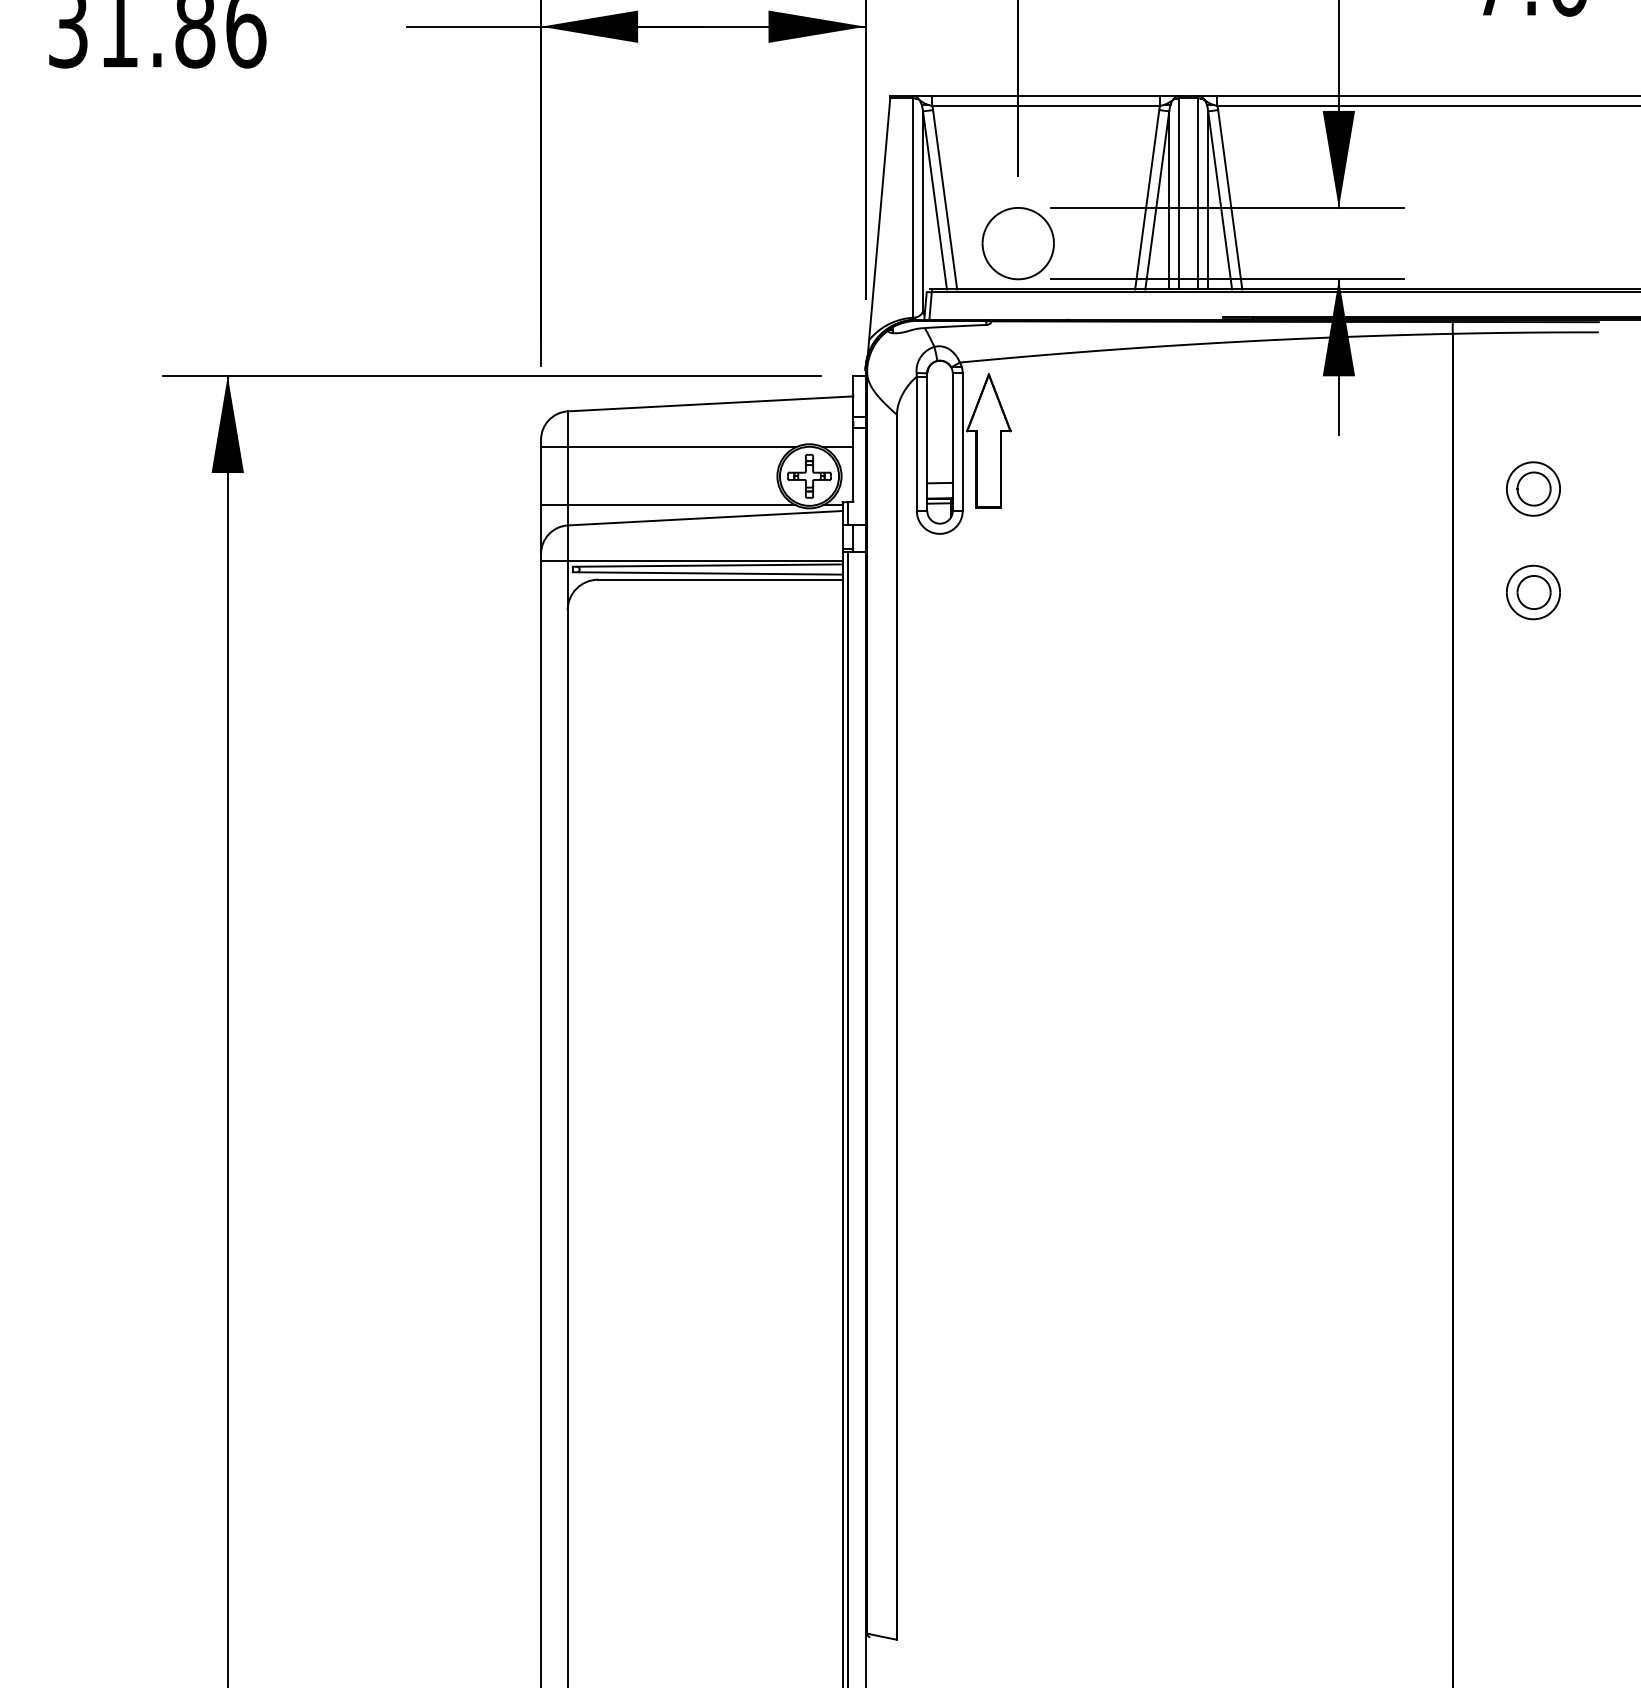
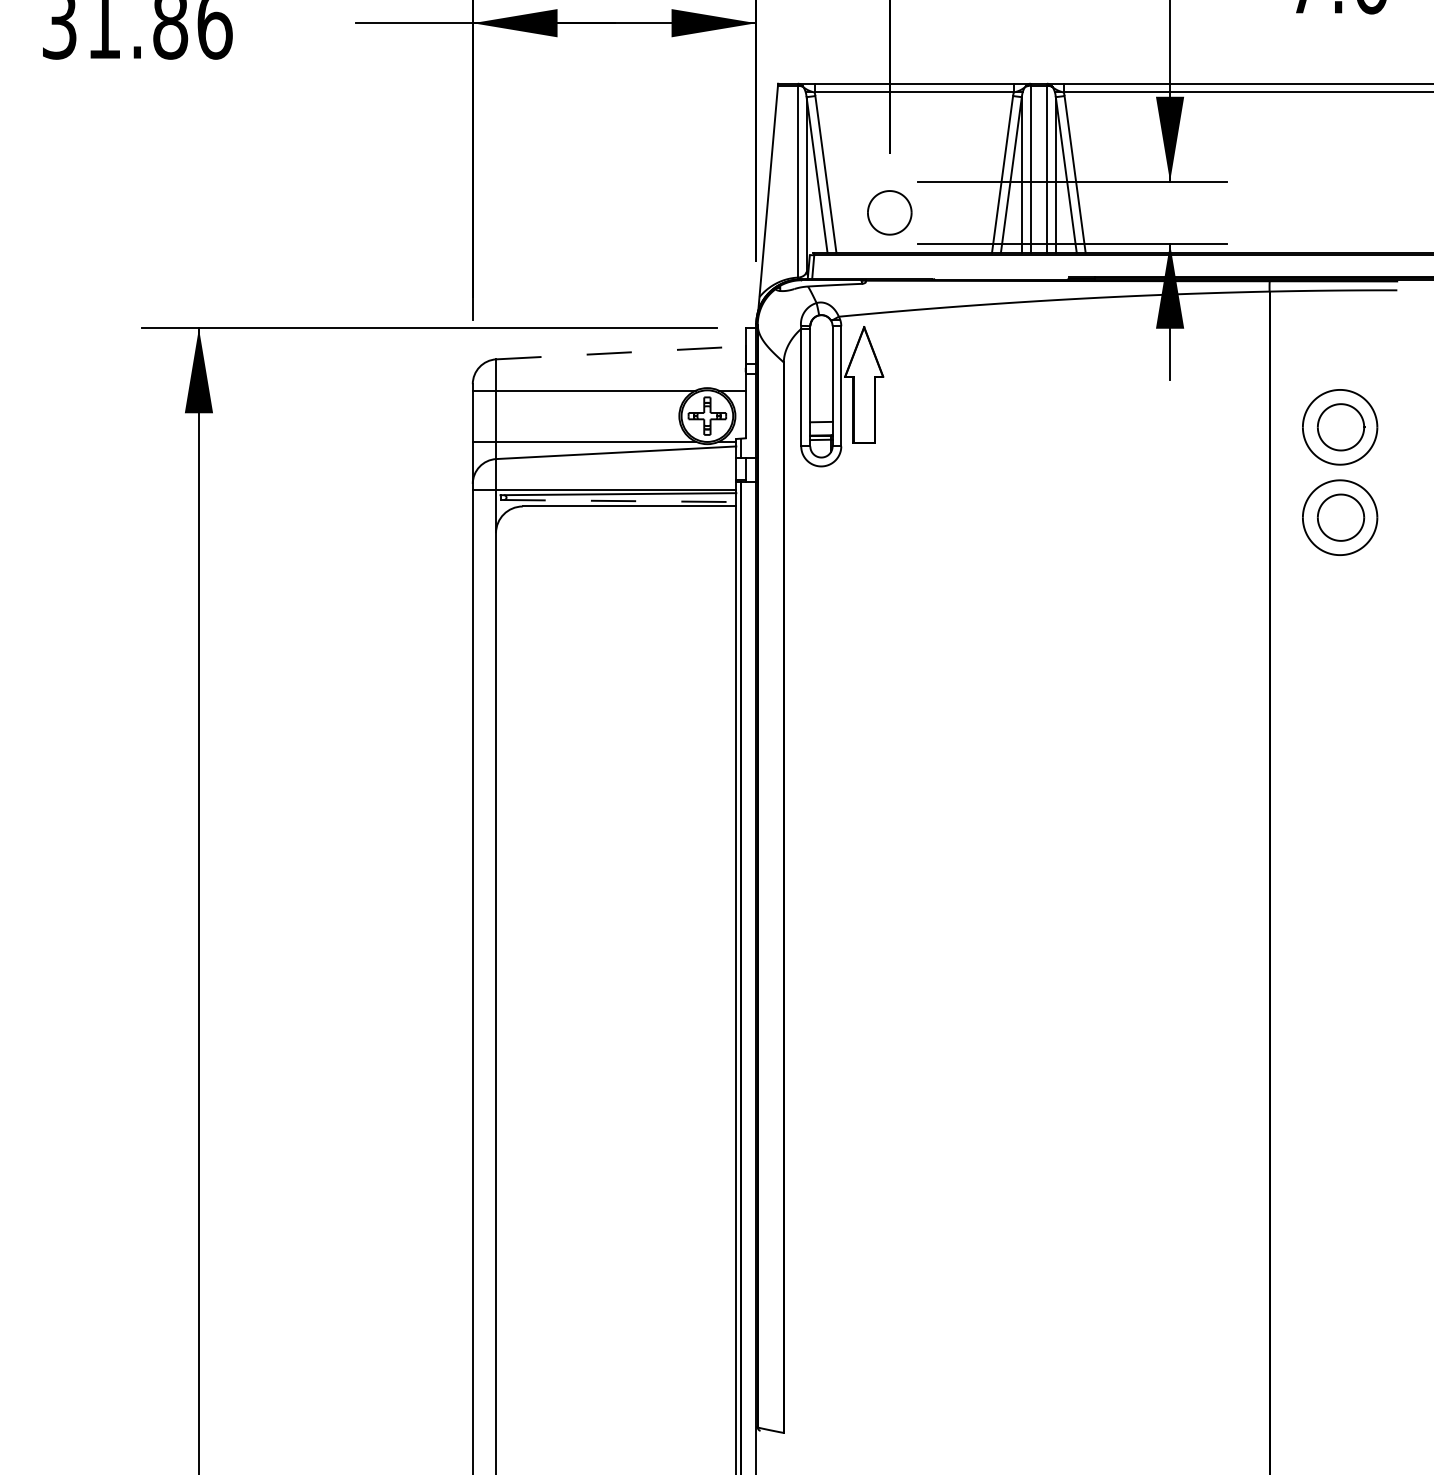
part: (1017, 243) -> (889, 212), size x0.7
line: (710, 403) -> (620, 352), solid -> dashed
part: (1533, 488) -> (1340, 426), size x1.6
line: (707, 573) -> (618, 501), solid -> dashed
part: (1533, 592) -> (1340, 517), size x1.6

